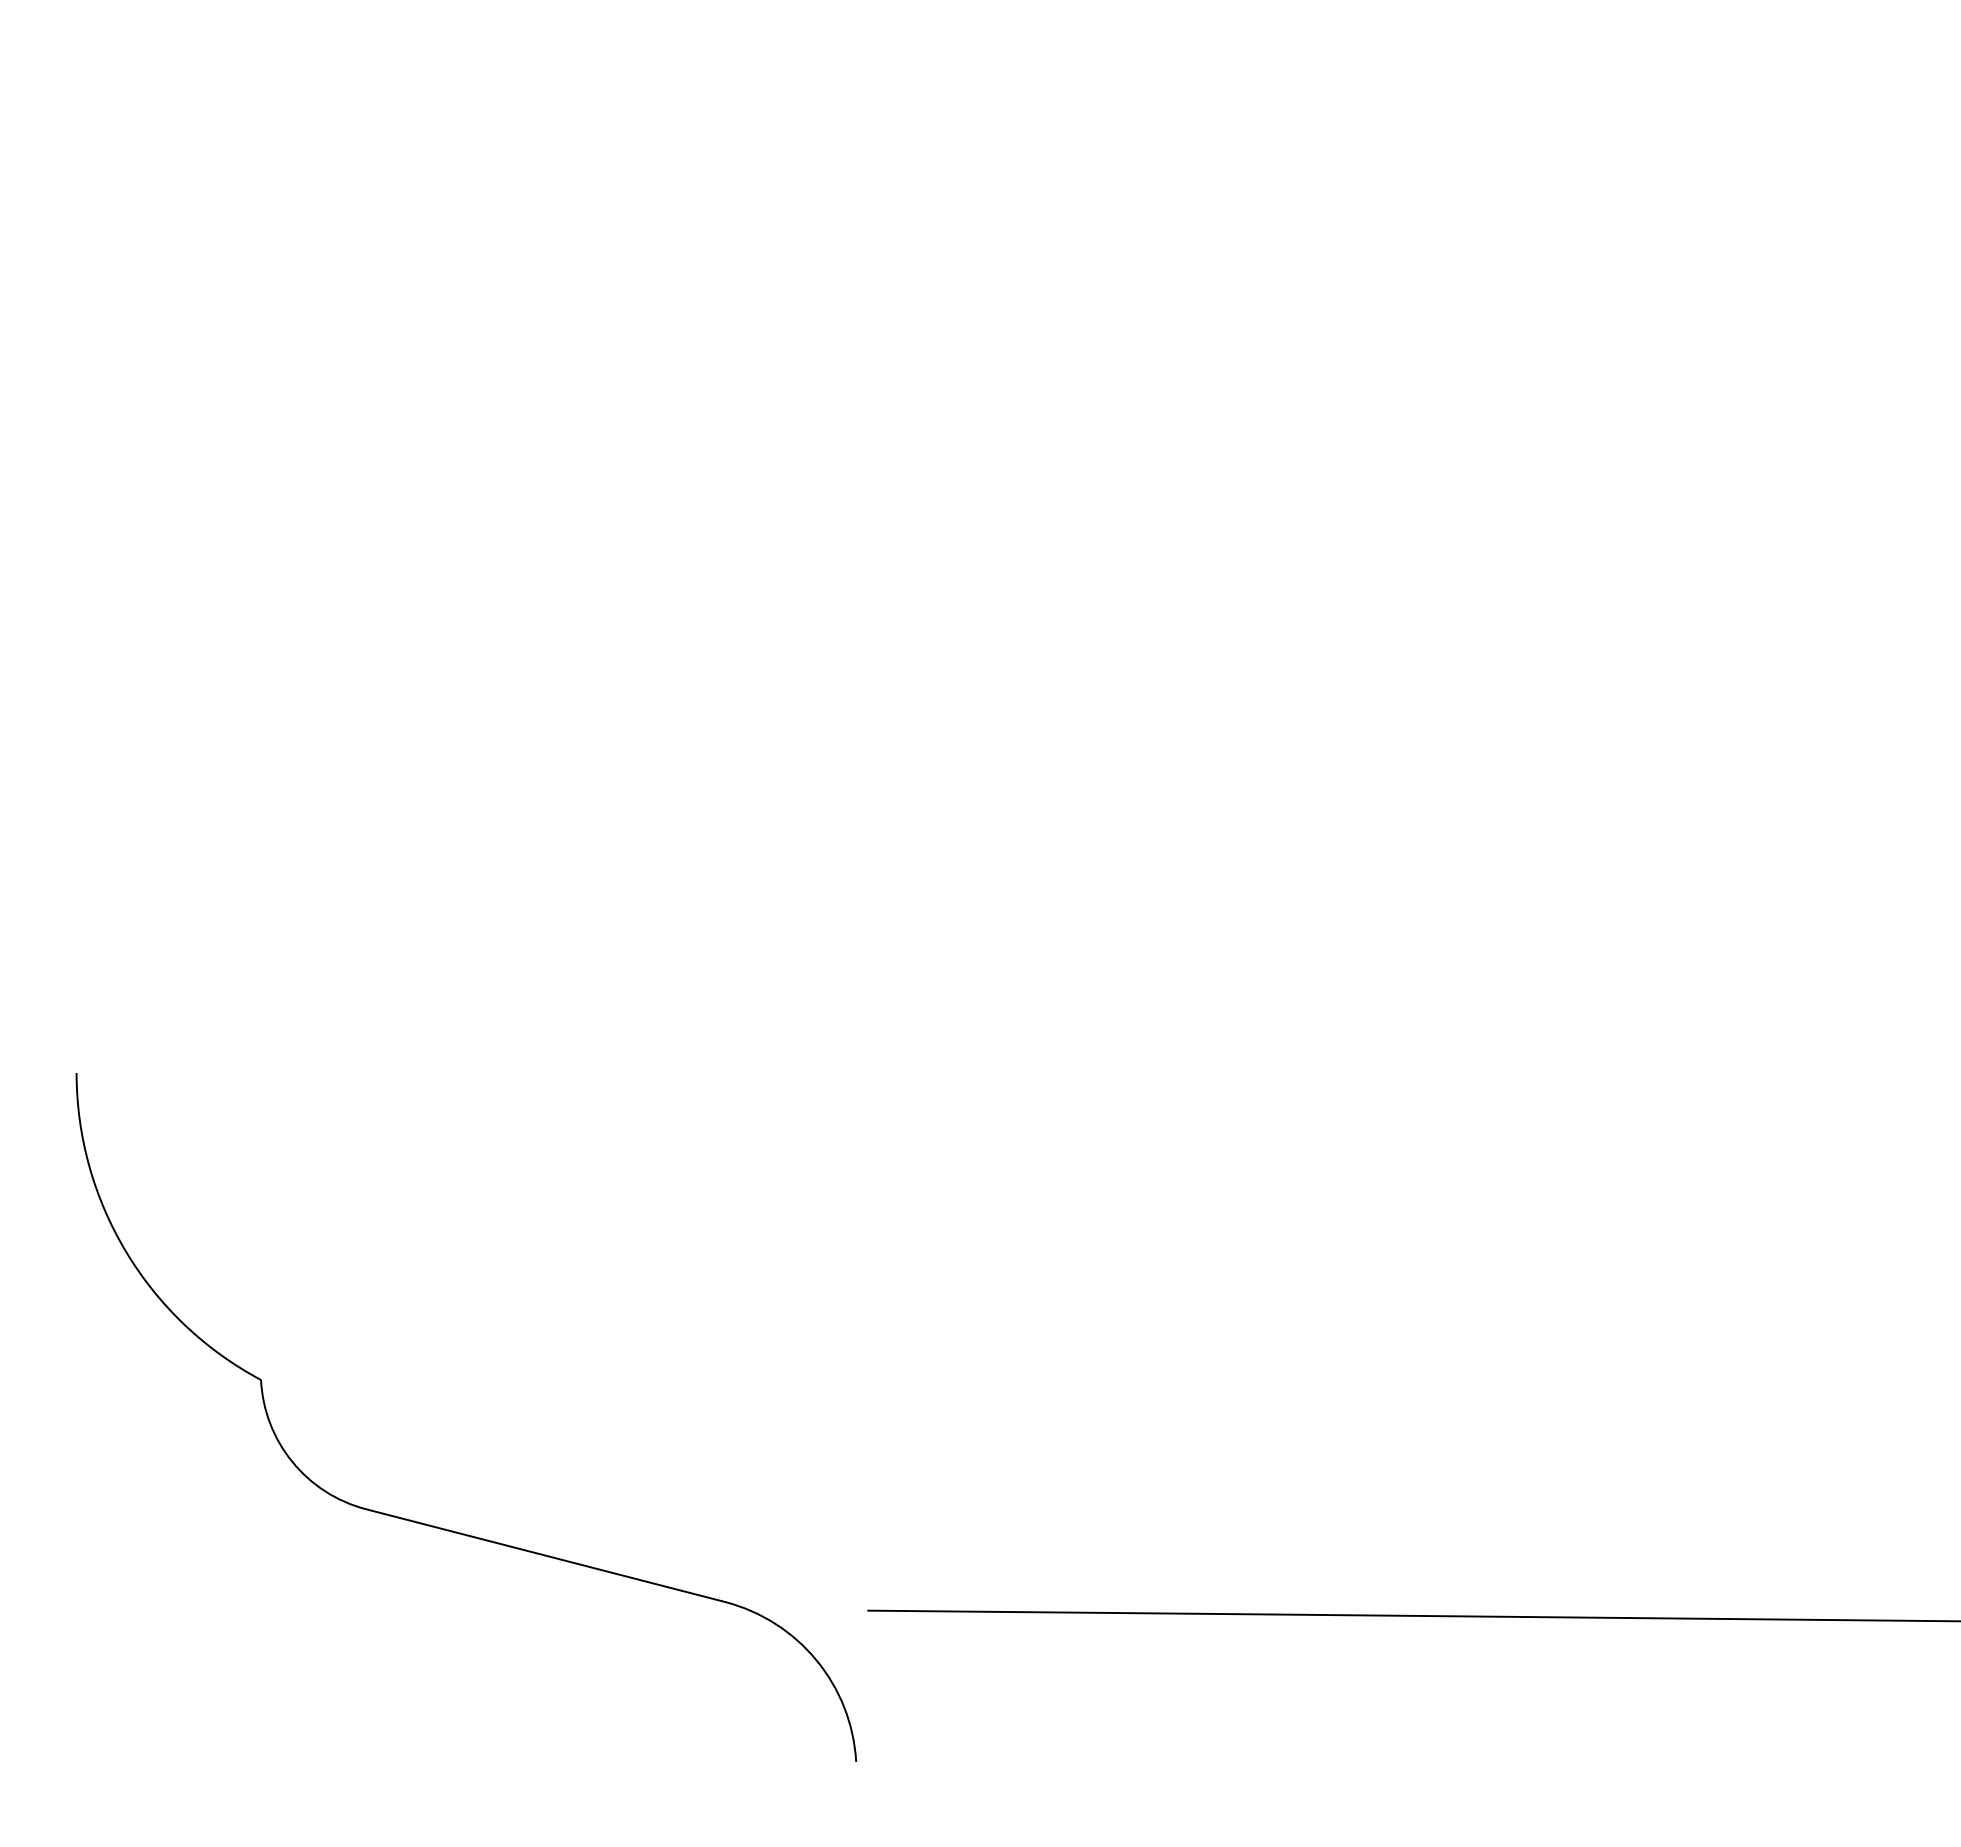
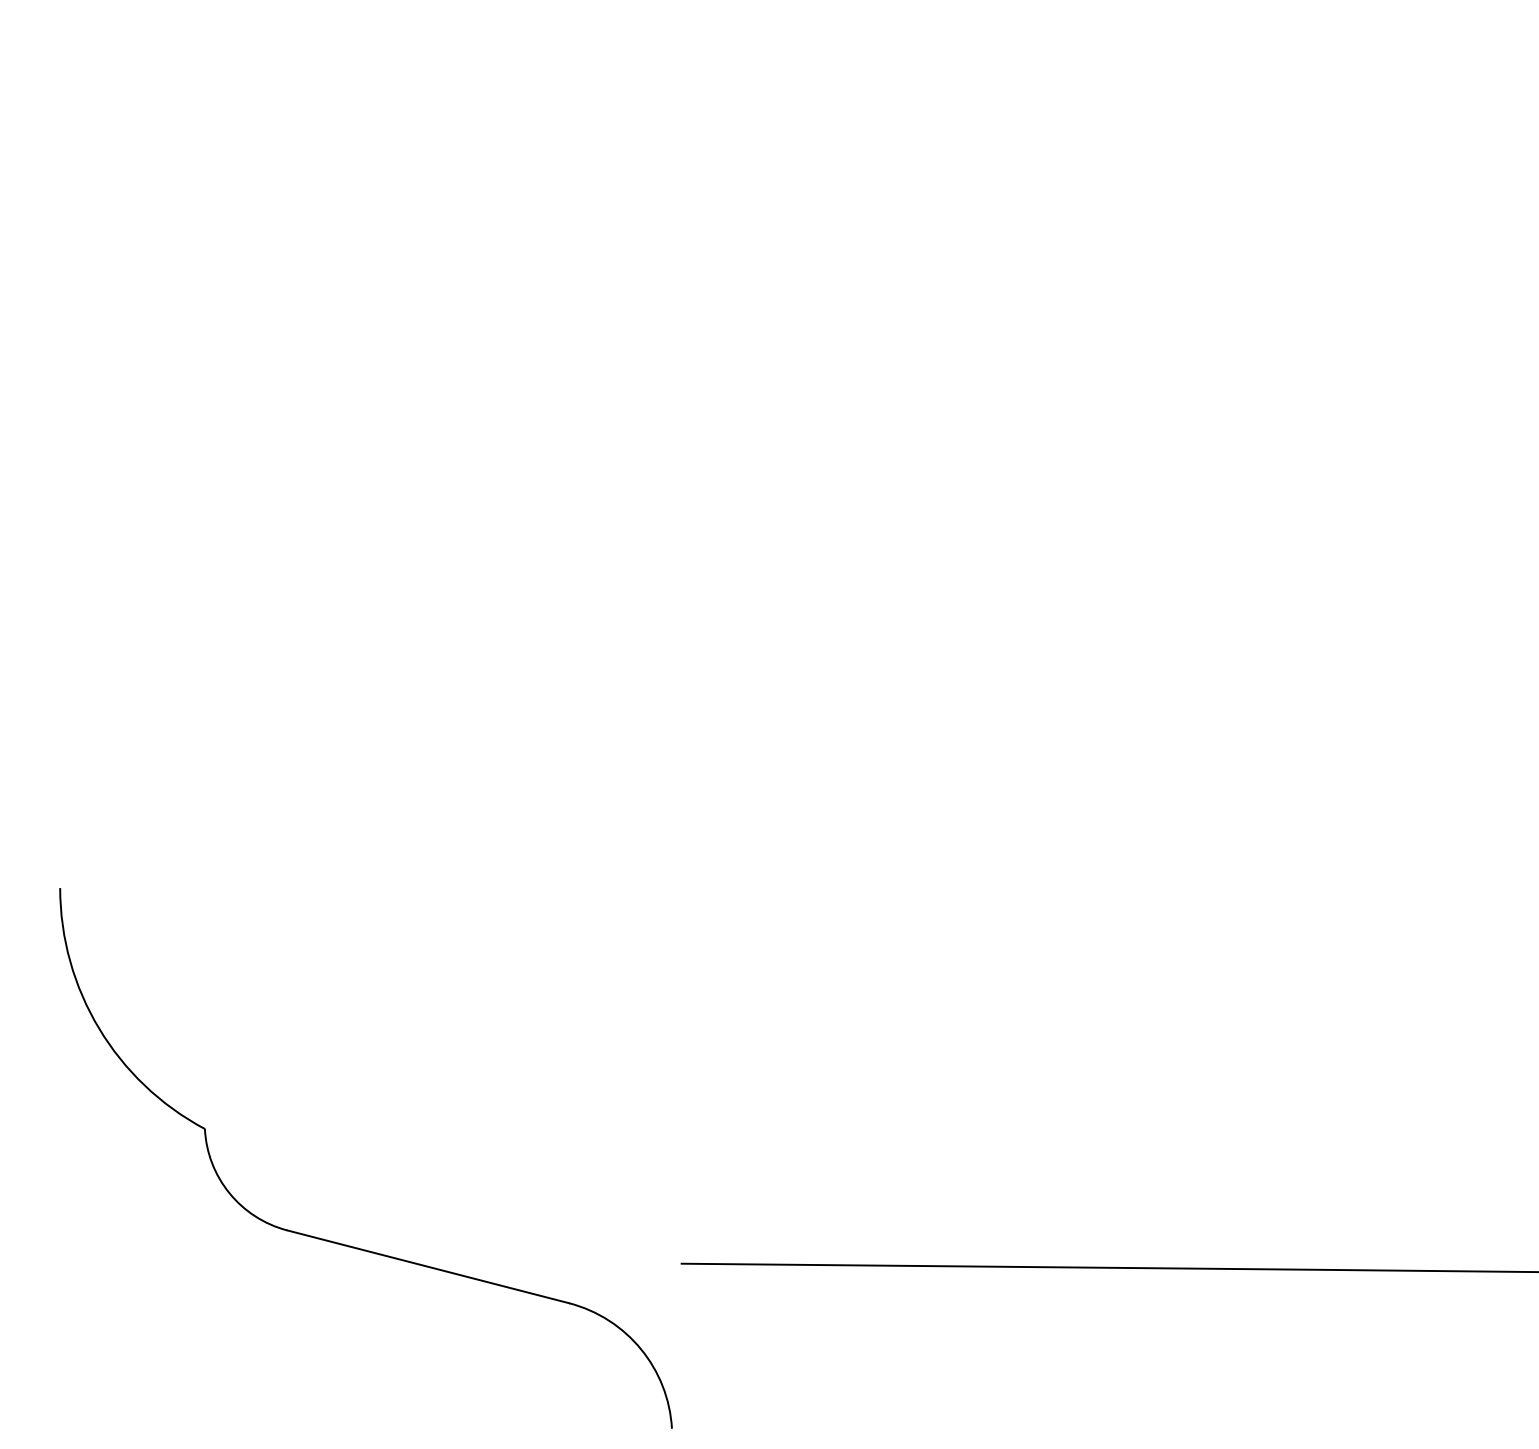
part: (437, 1526) -> (343, 1243), moved

